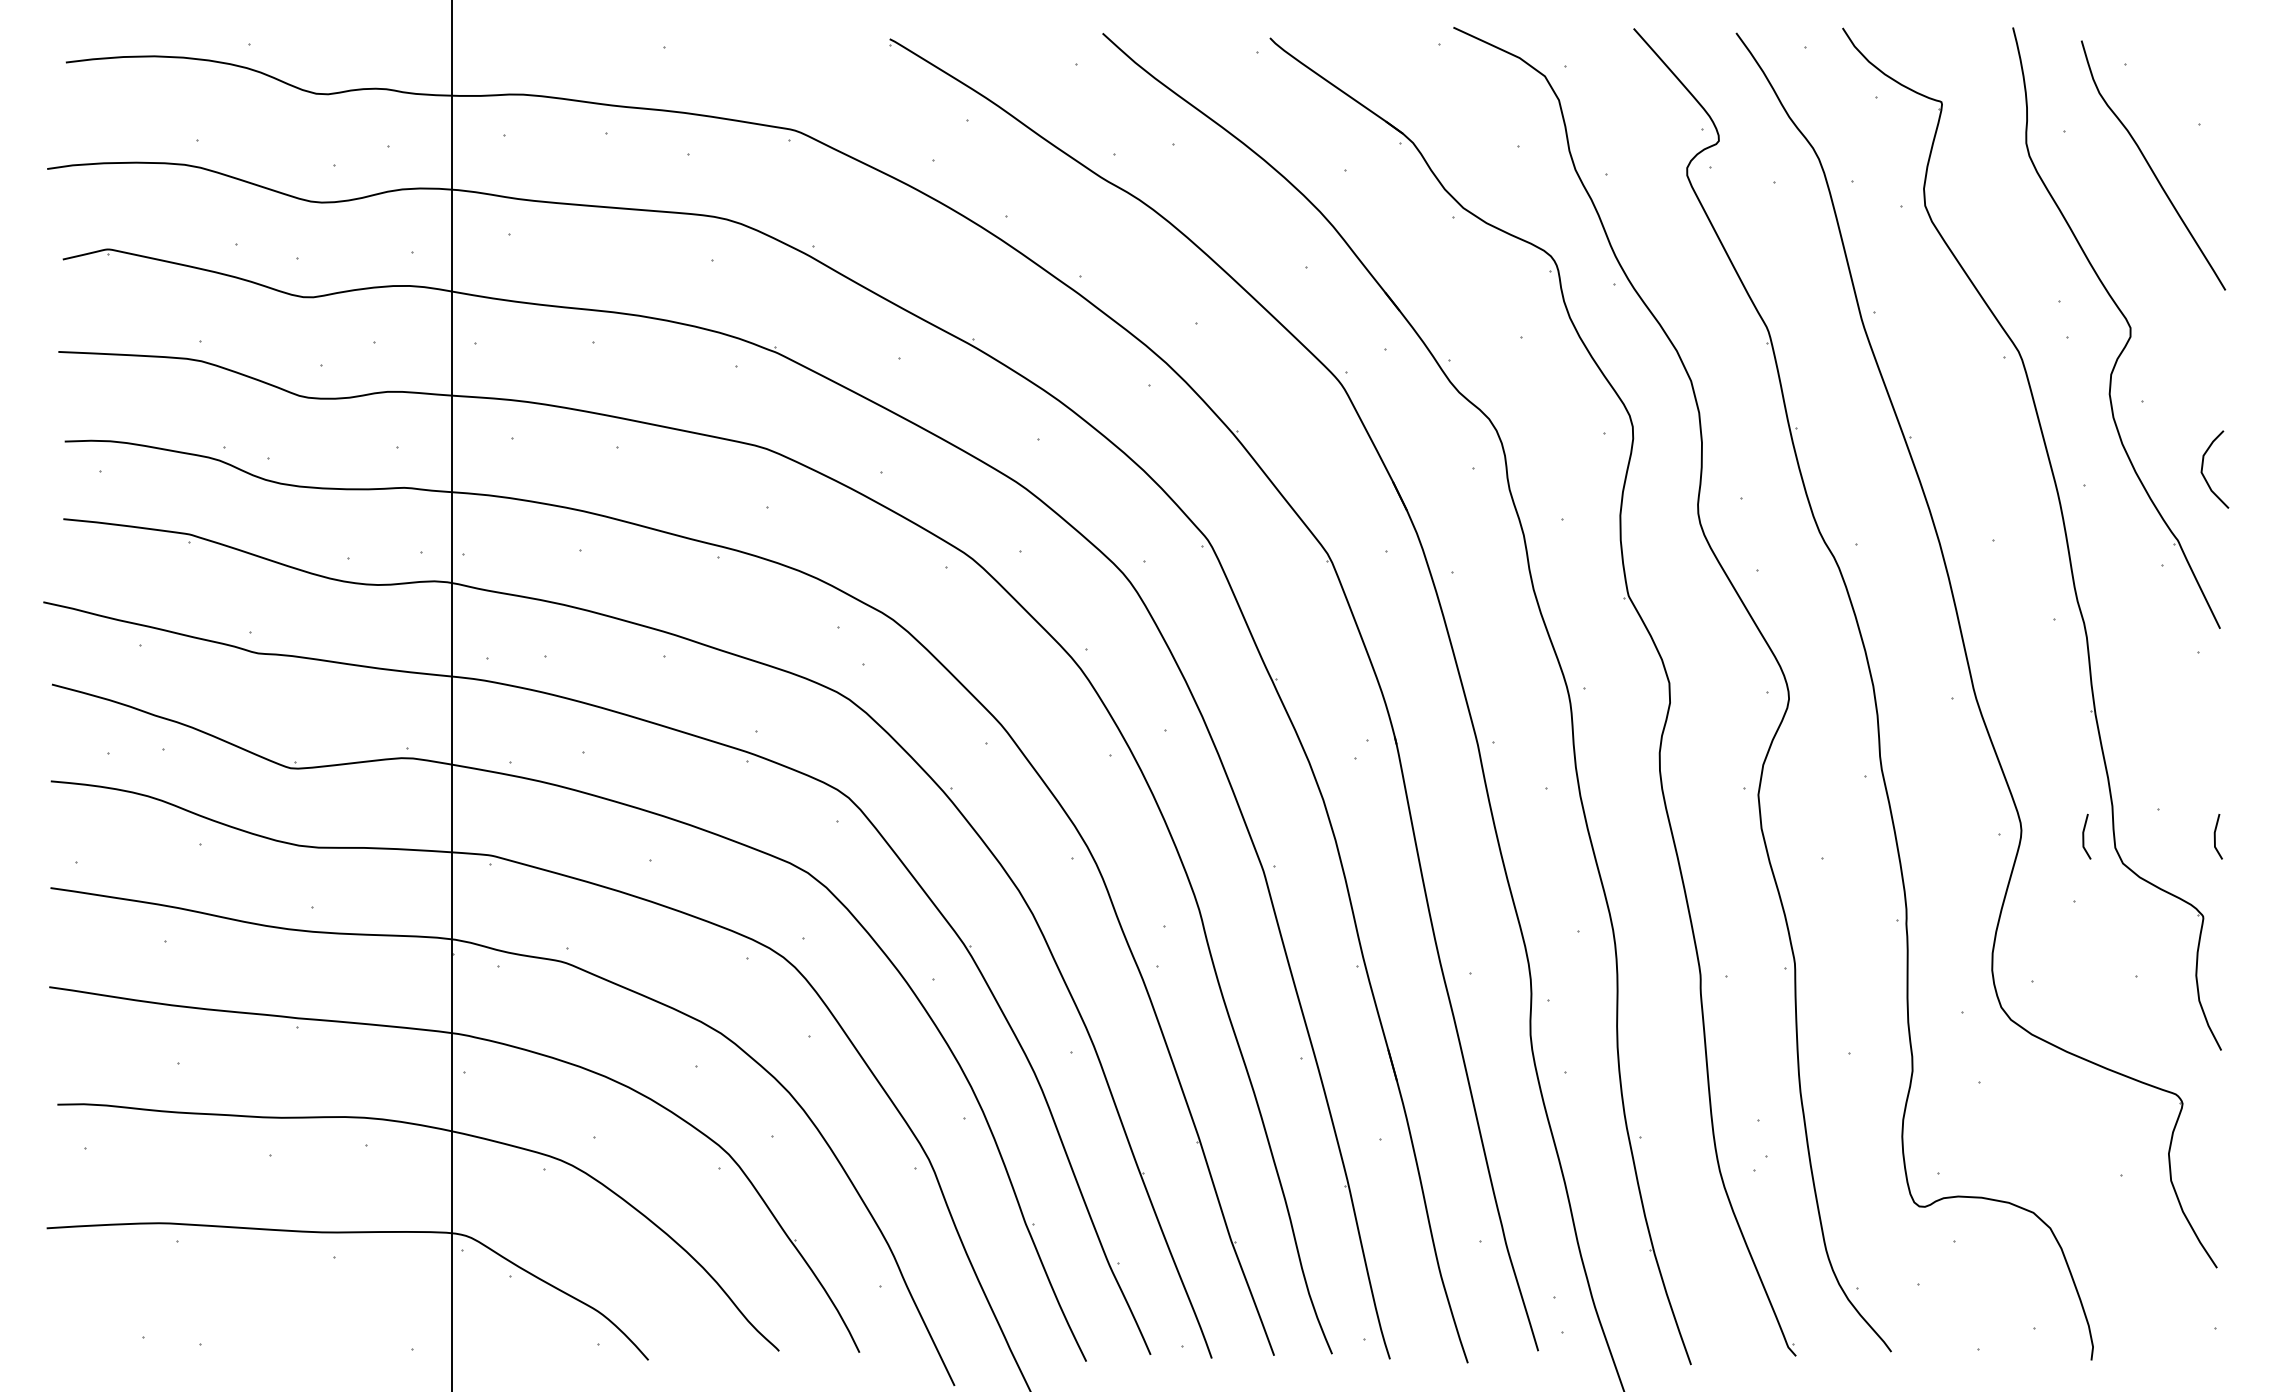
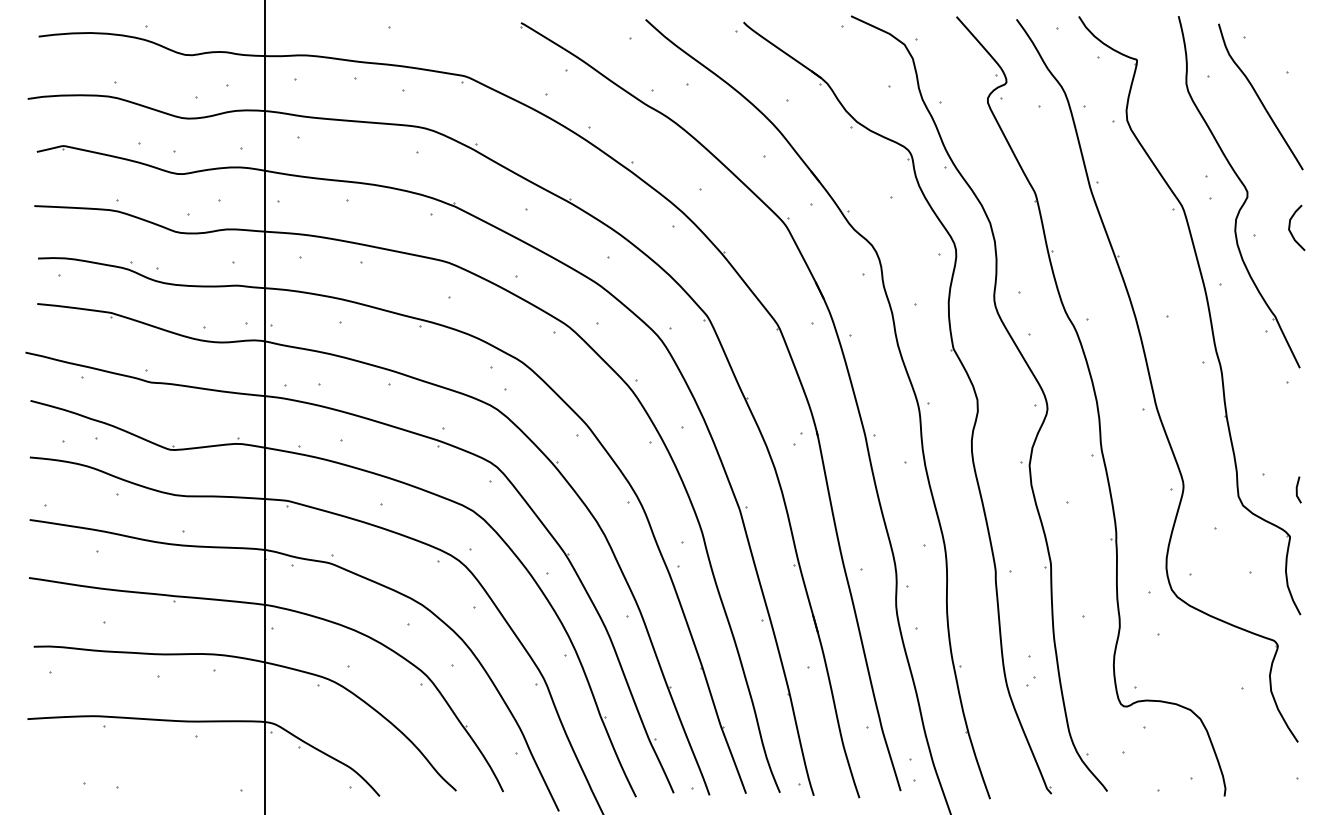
curve: (2204, 468) -> (1290, 227), moved
line: (2084, 836) -> (1220, 489), removed

